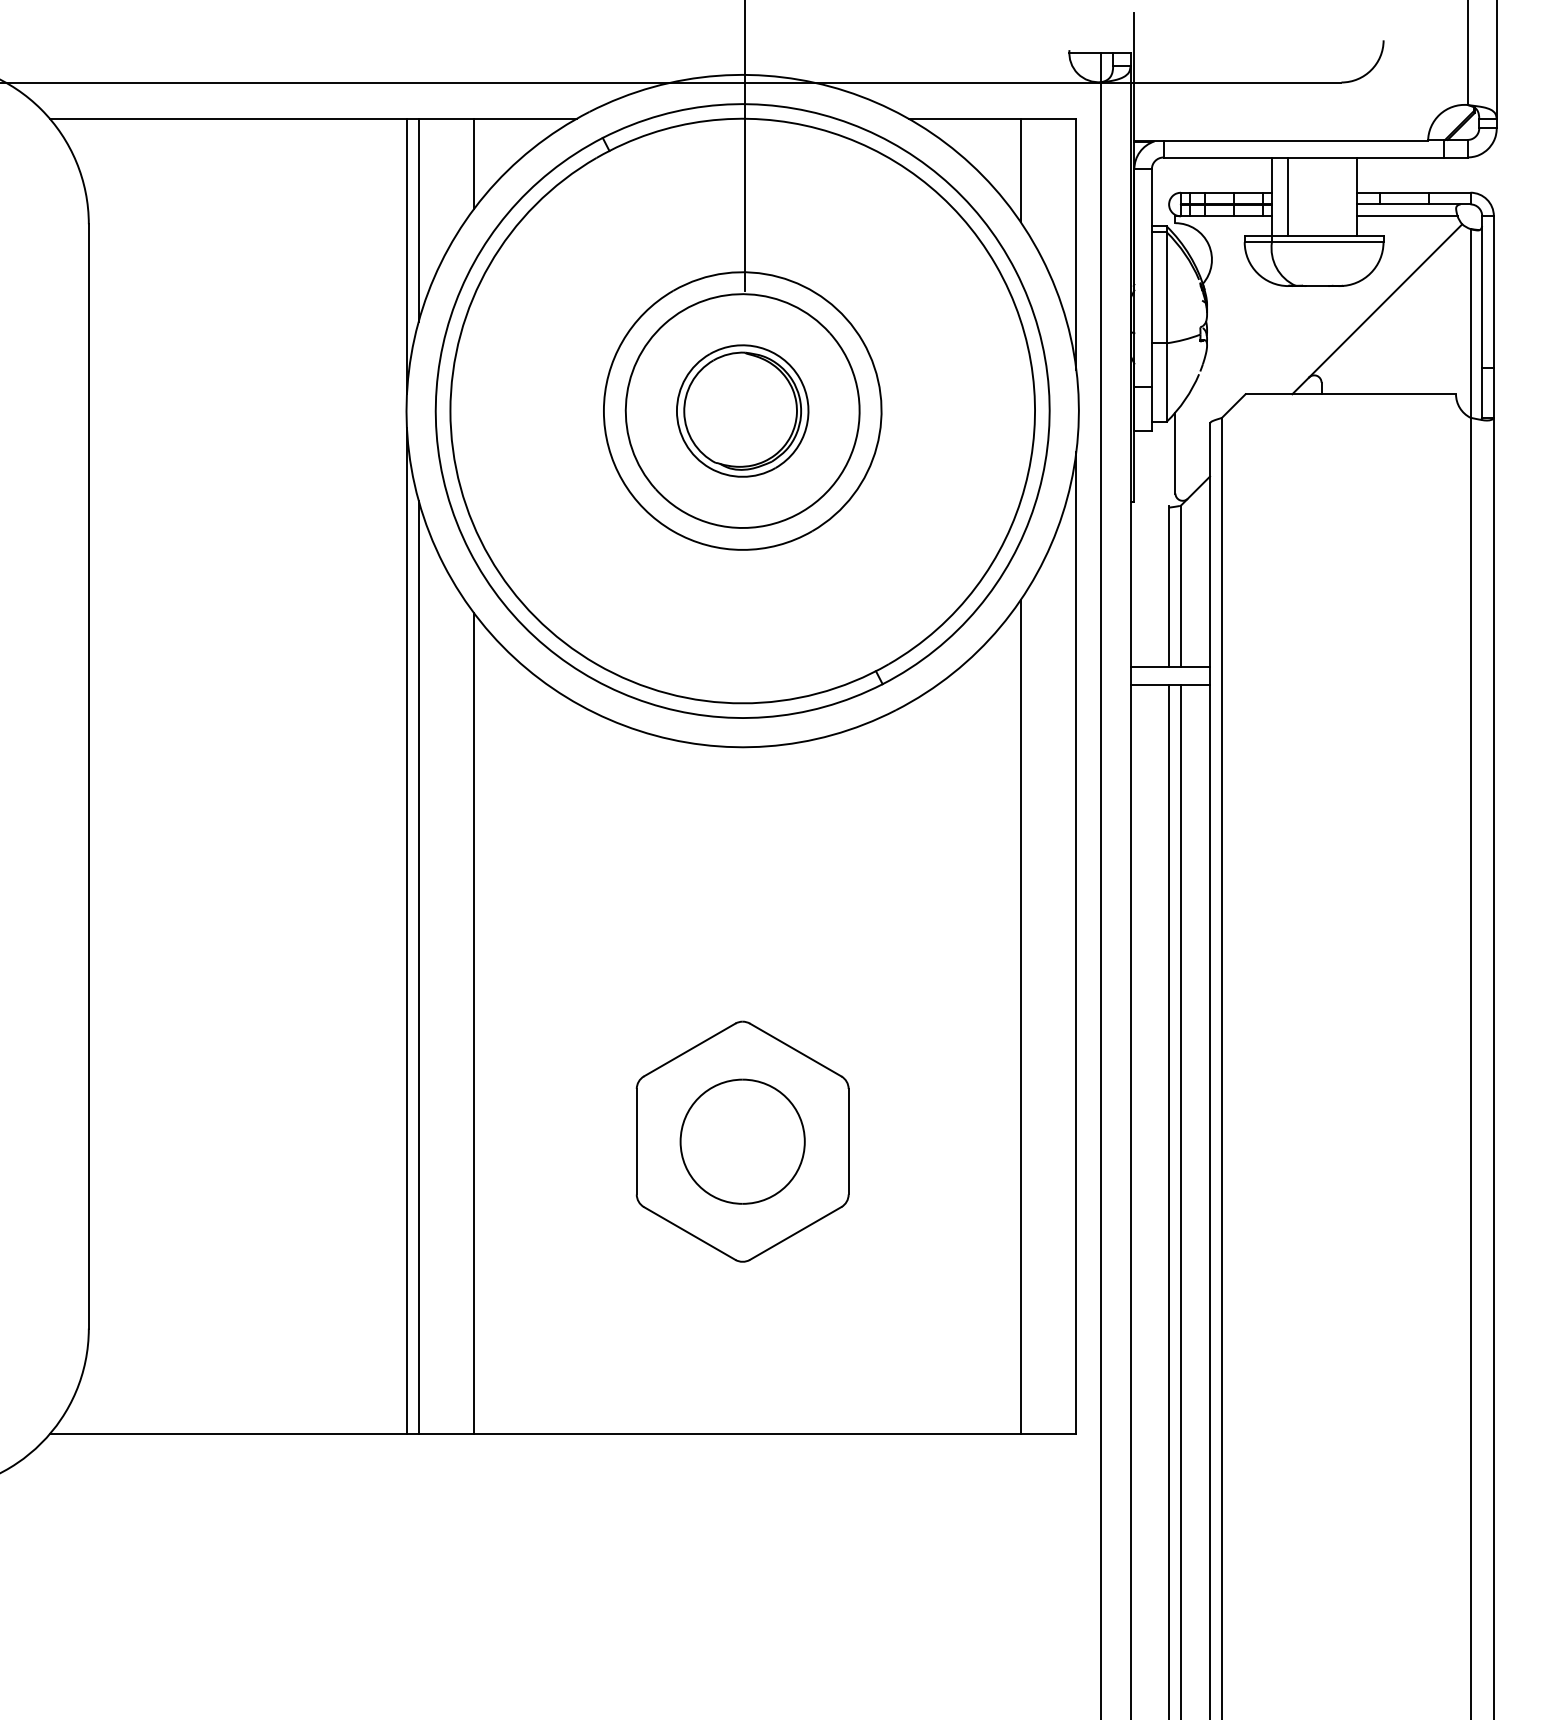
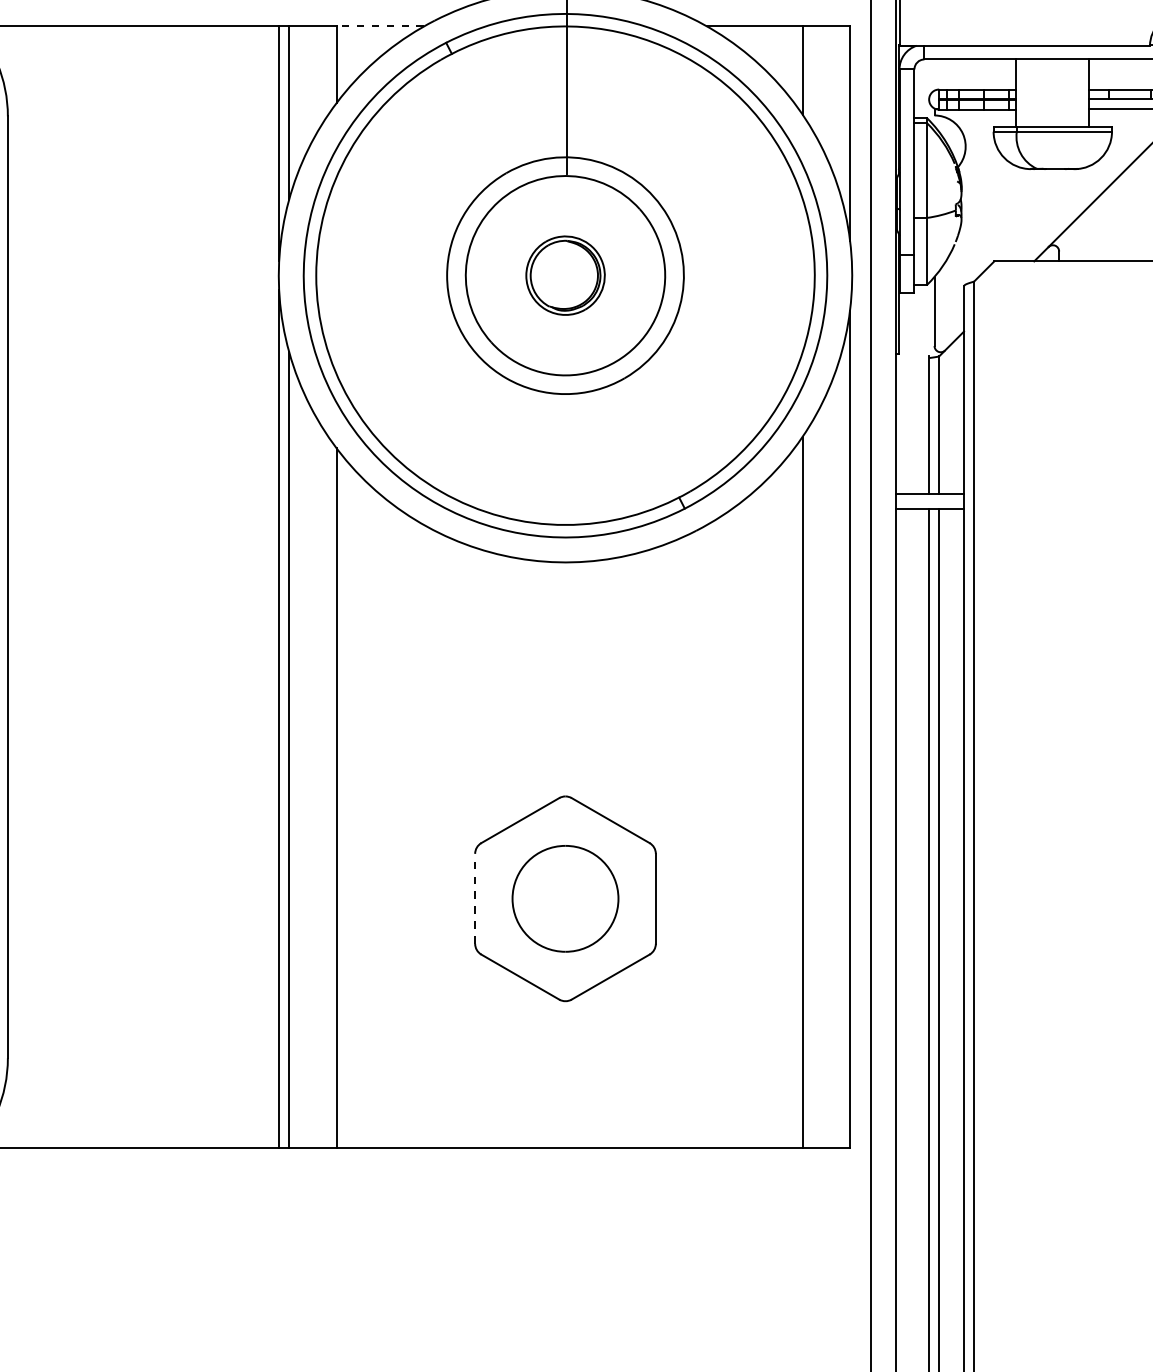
line: (525, 118) -> (380, 26), solid -> dashed
line: (1288, 196) -> (1030, 92), removed
part: (742, 410) -> (565, 275), size x0.7
line: (636, 1141) -> (474, 898), solid -> dashed

